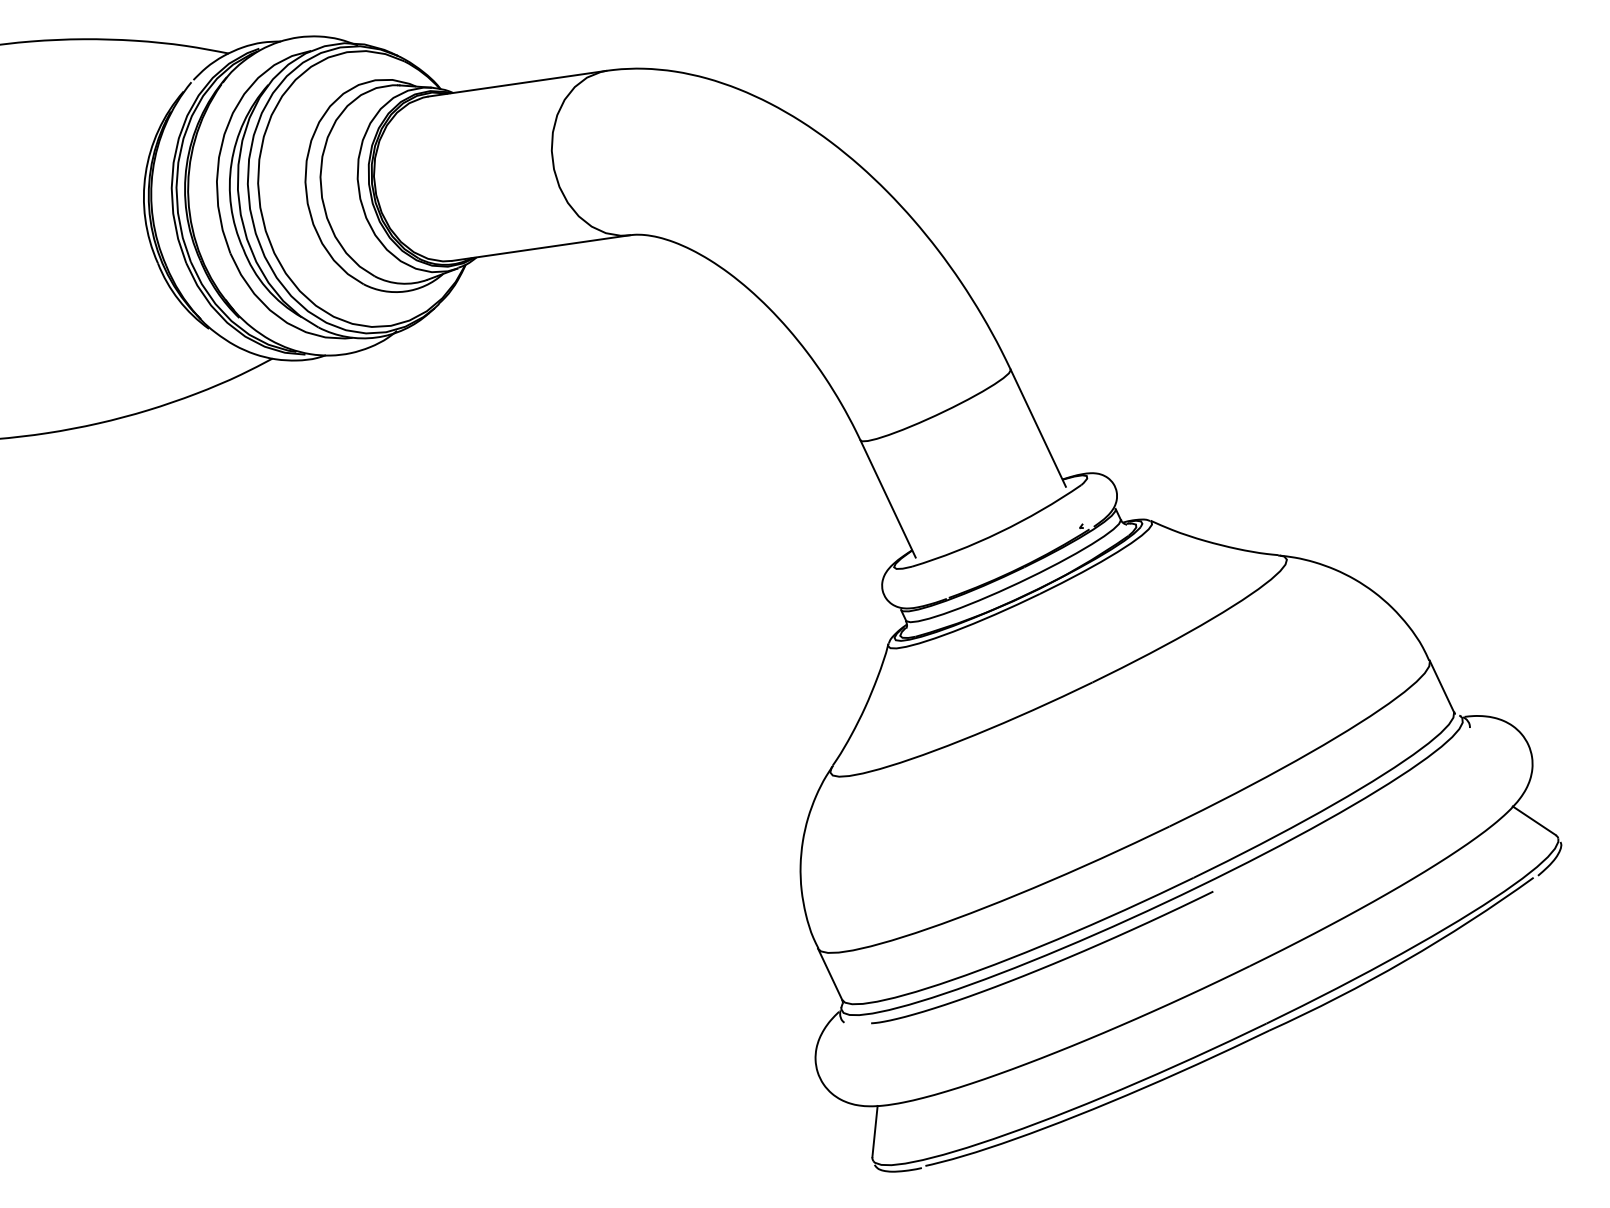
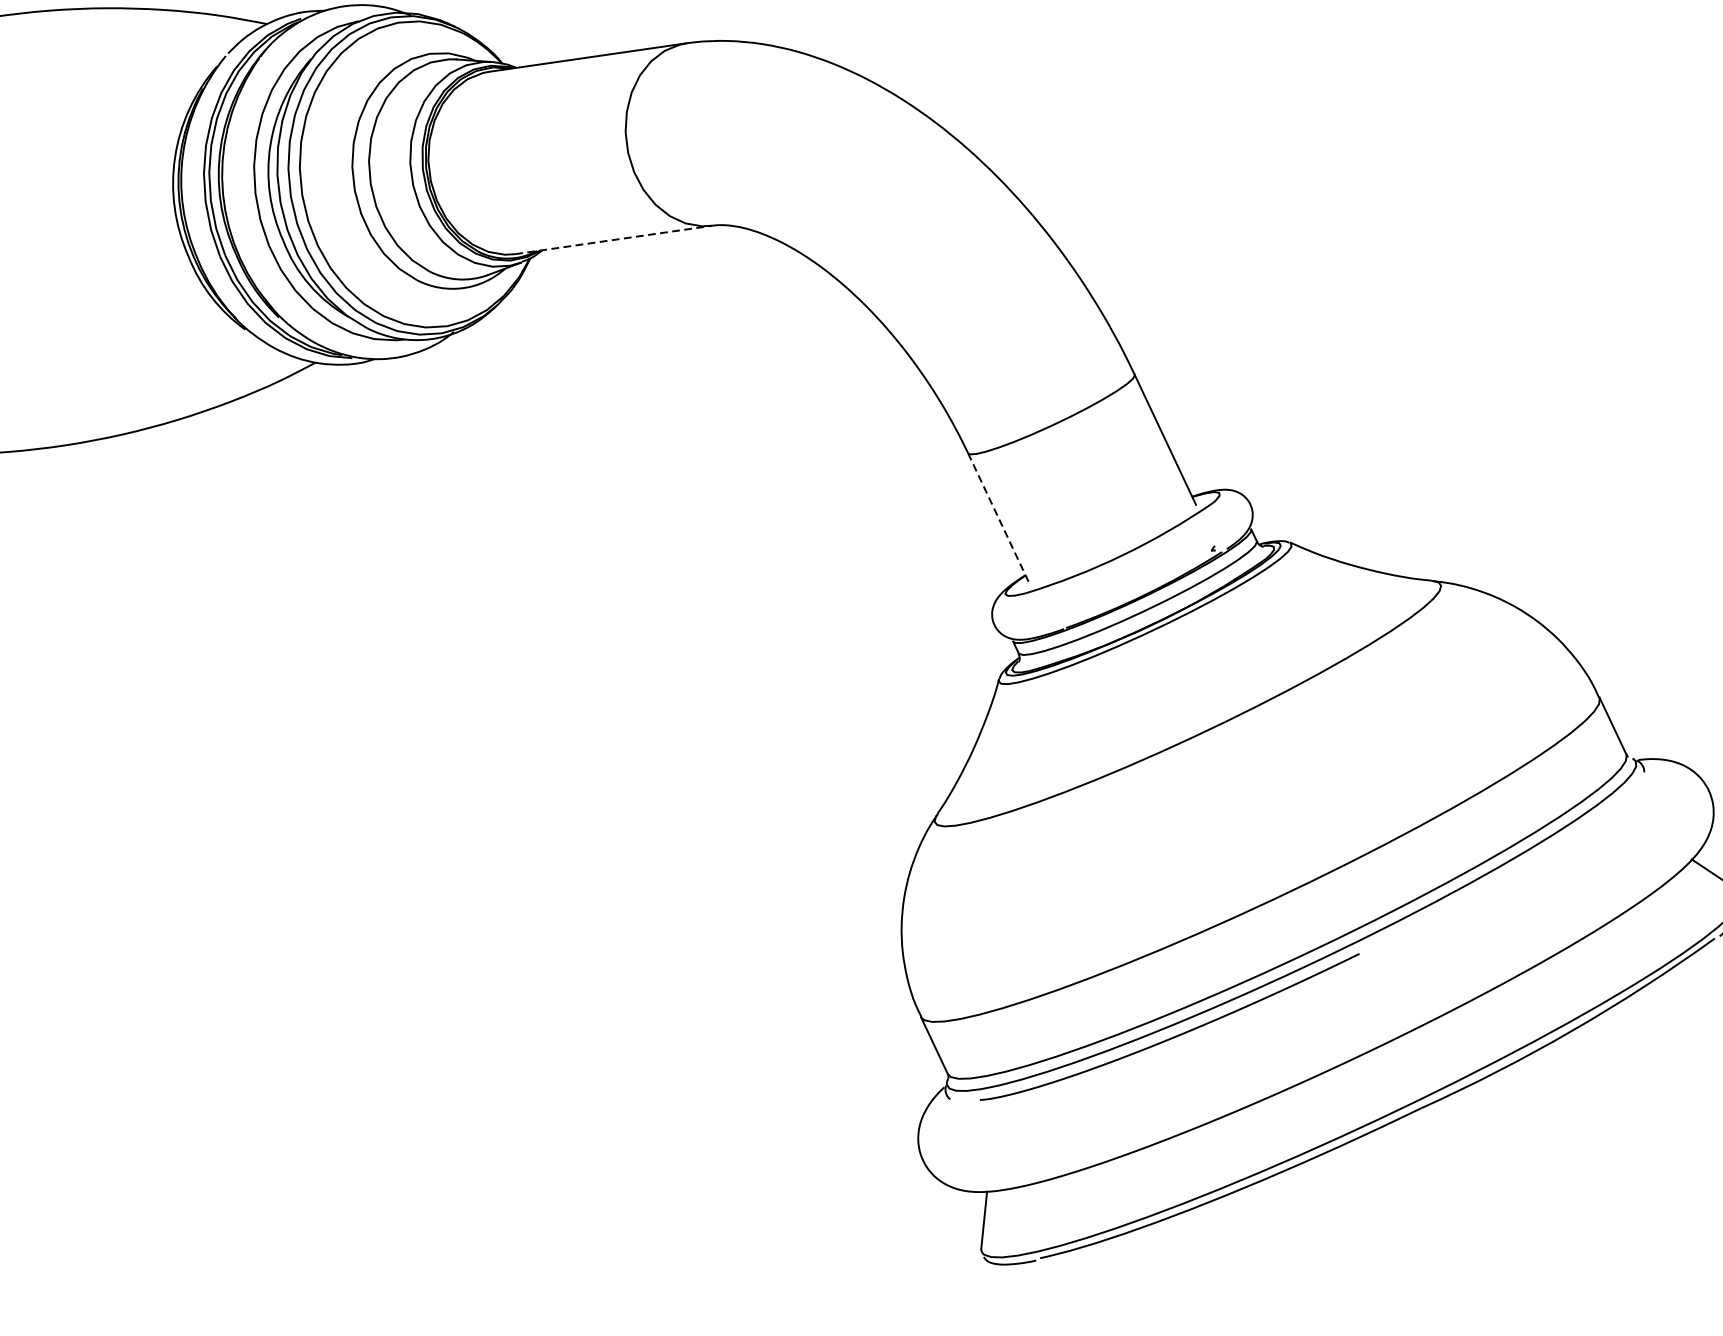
line: (541, 248) -> (614, 240), solid -> dashed
line: (888, 498) -> (999, 517), solid -> dashed

